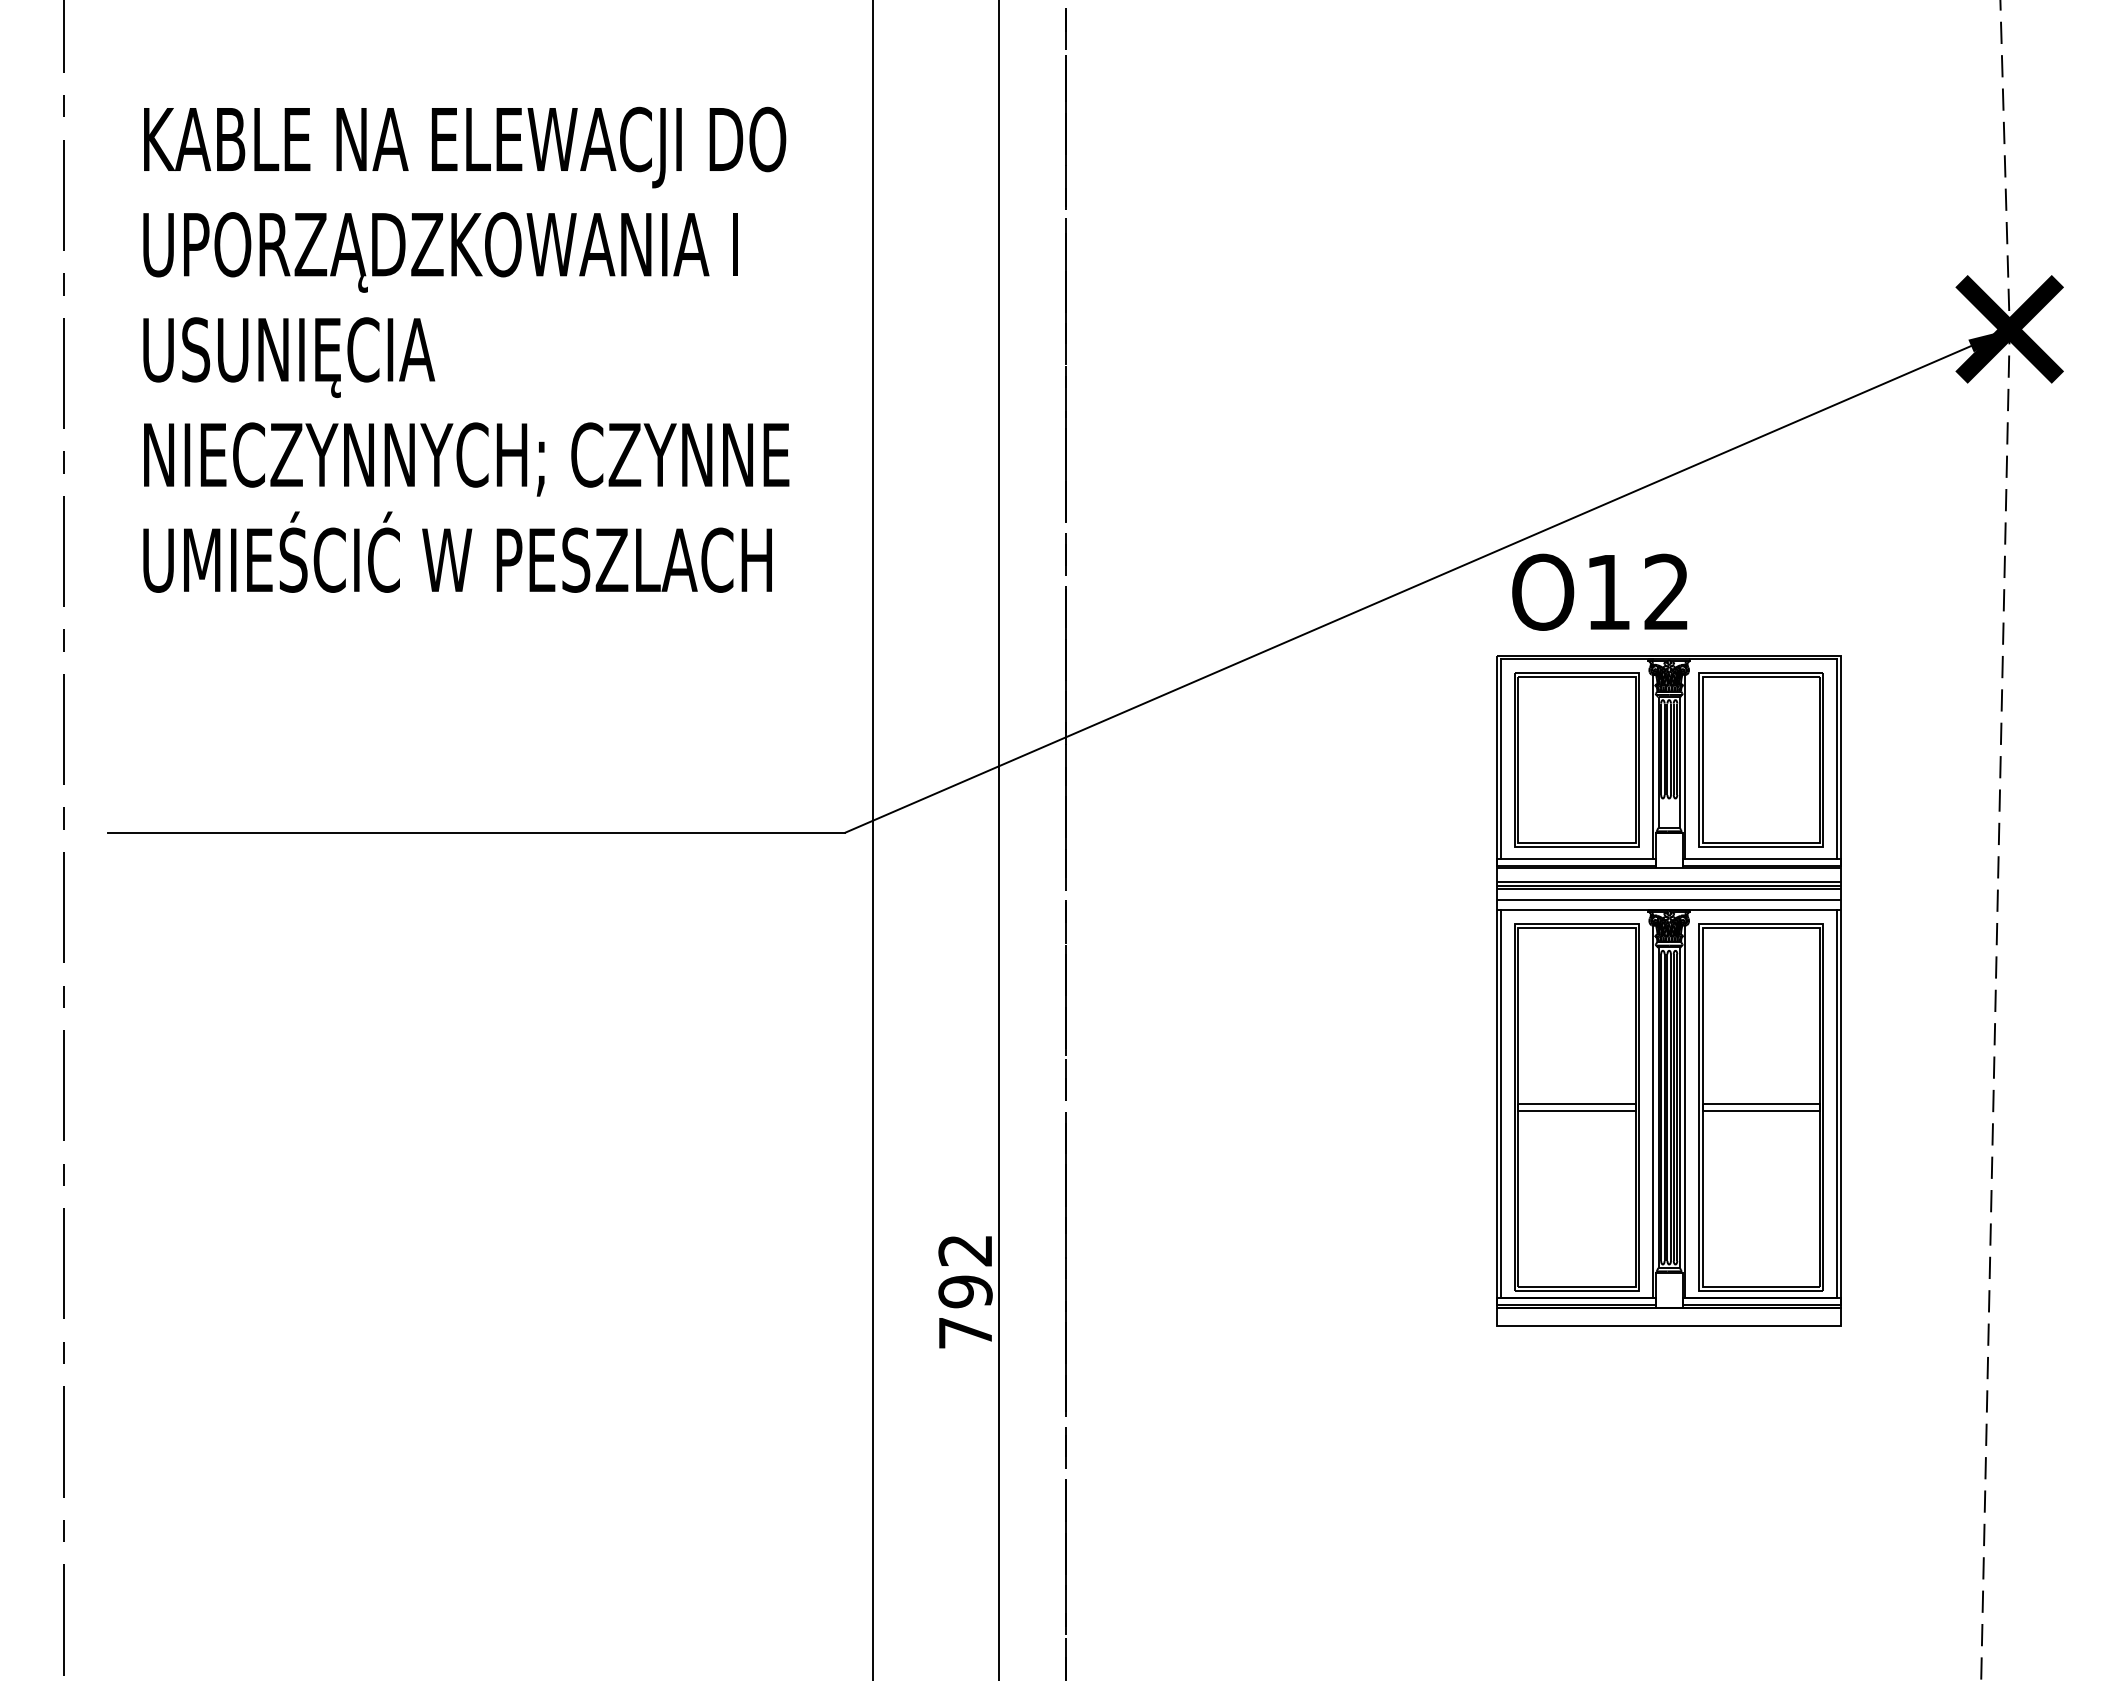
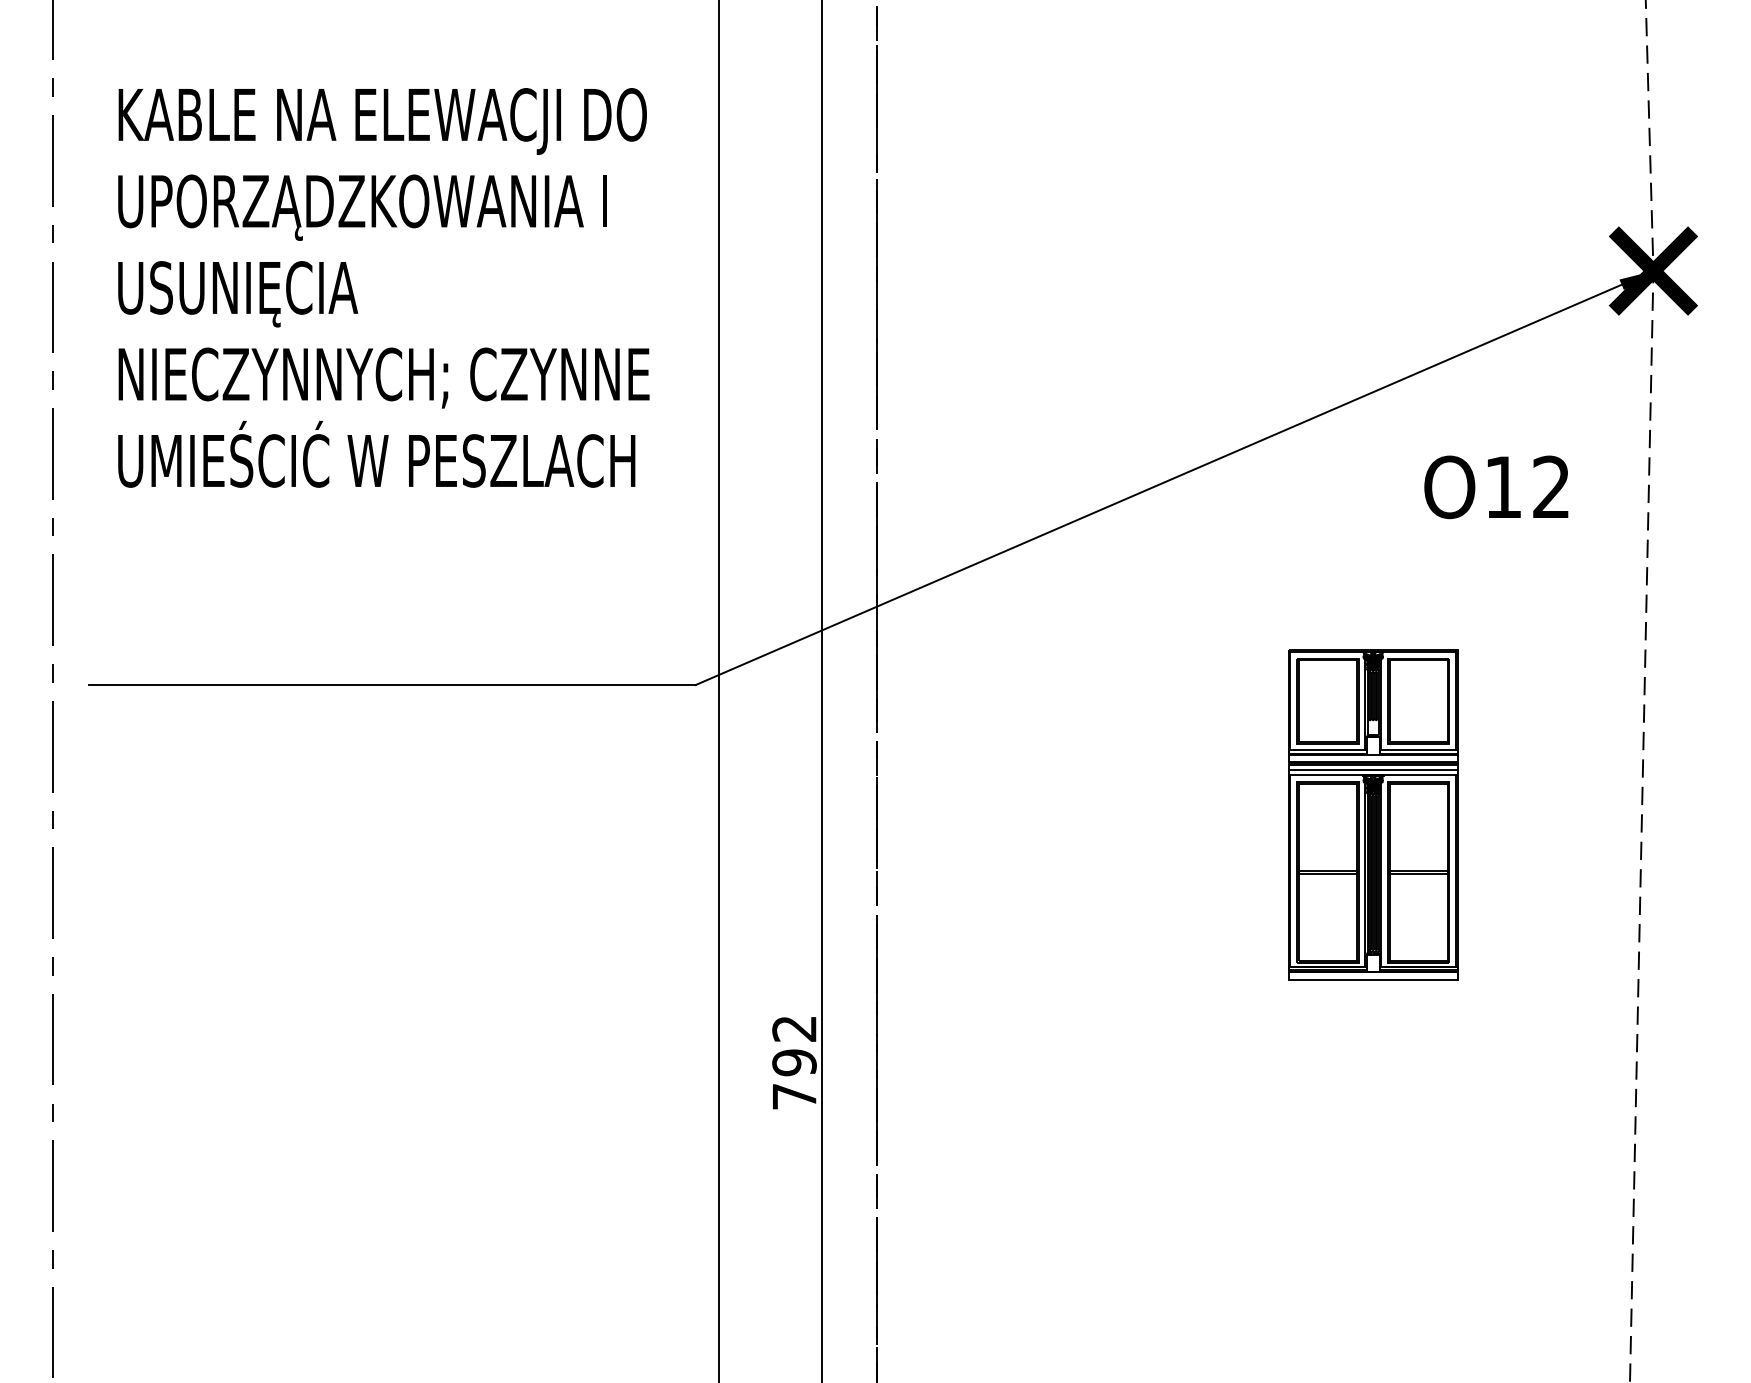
text: (1599, 591) -> (1496, 486), moved
part: (1668, 990) -> (1372, 814), size x0.6

